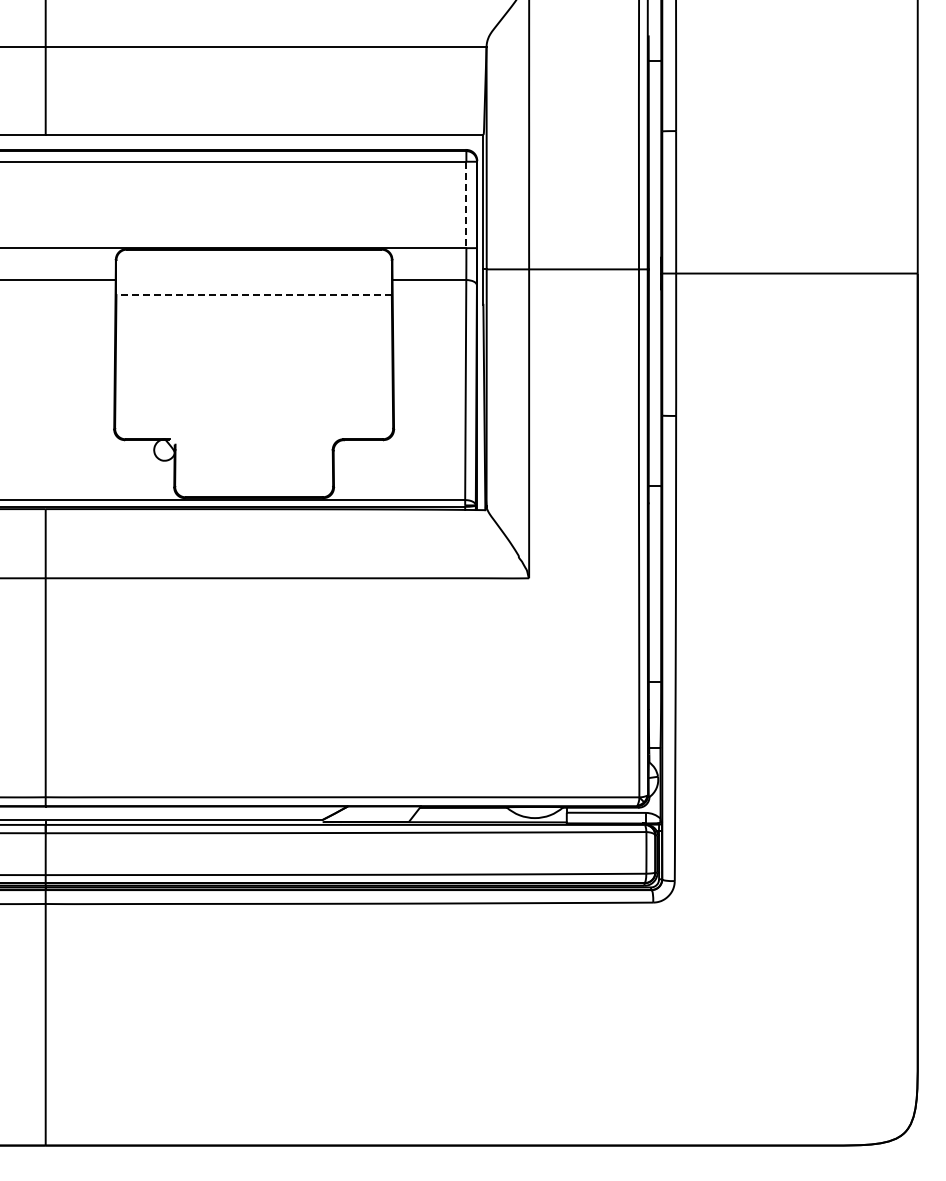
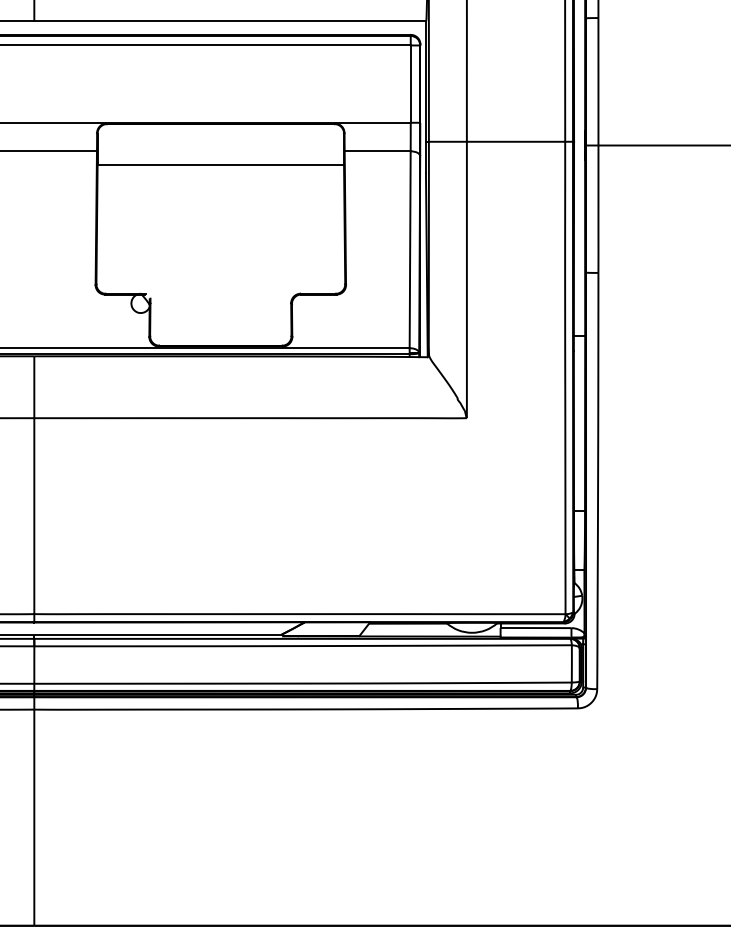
line: (466, 205) -> (410, 84), dashed -> solid
line: (254, 295) -> (221, 165), dashed -> solid

